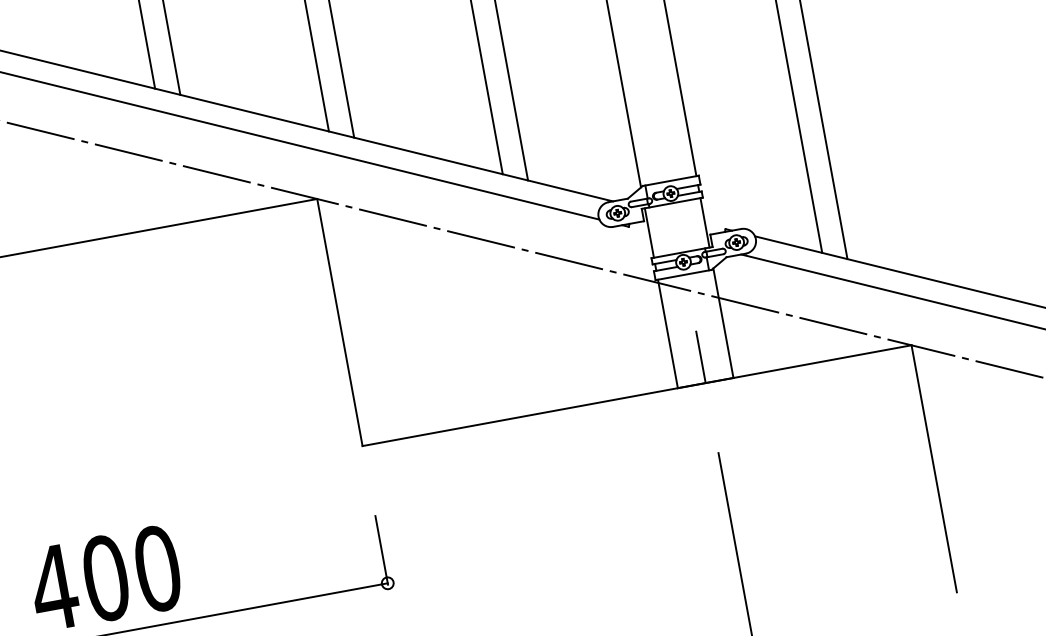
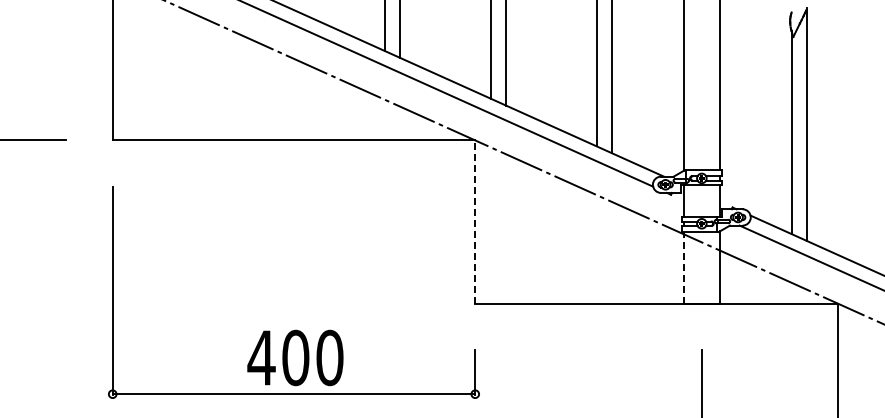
line: (340, 323) -> (475, 222), solid -> dashed
line: (667, 333) -> (683, 267), solid -> dashed
line: (700, 357) -> (701, 286), removed

